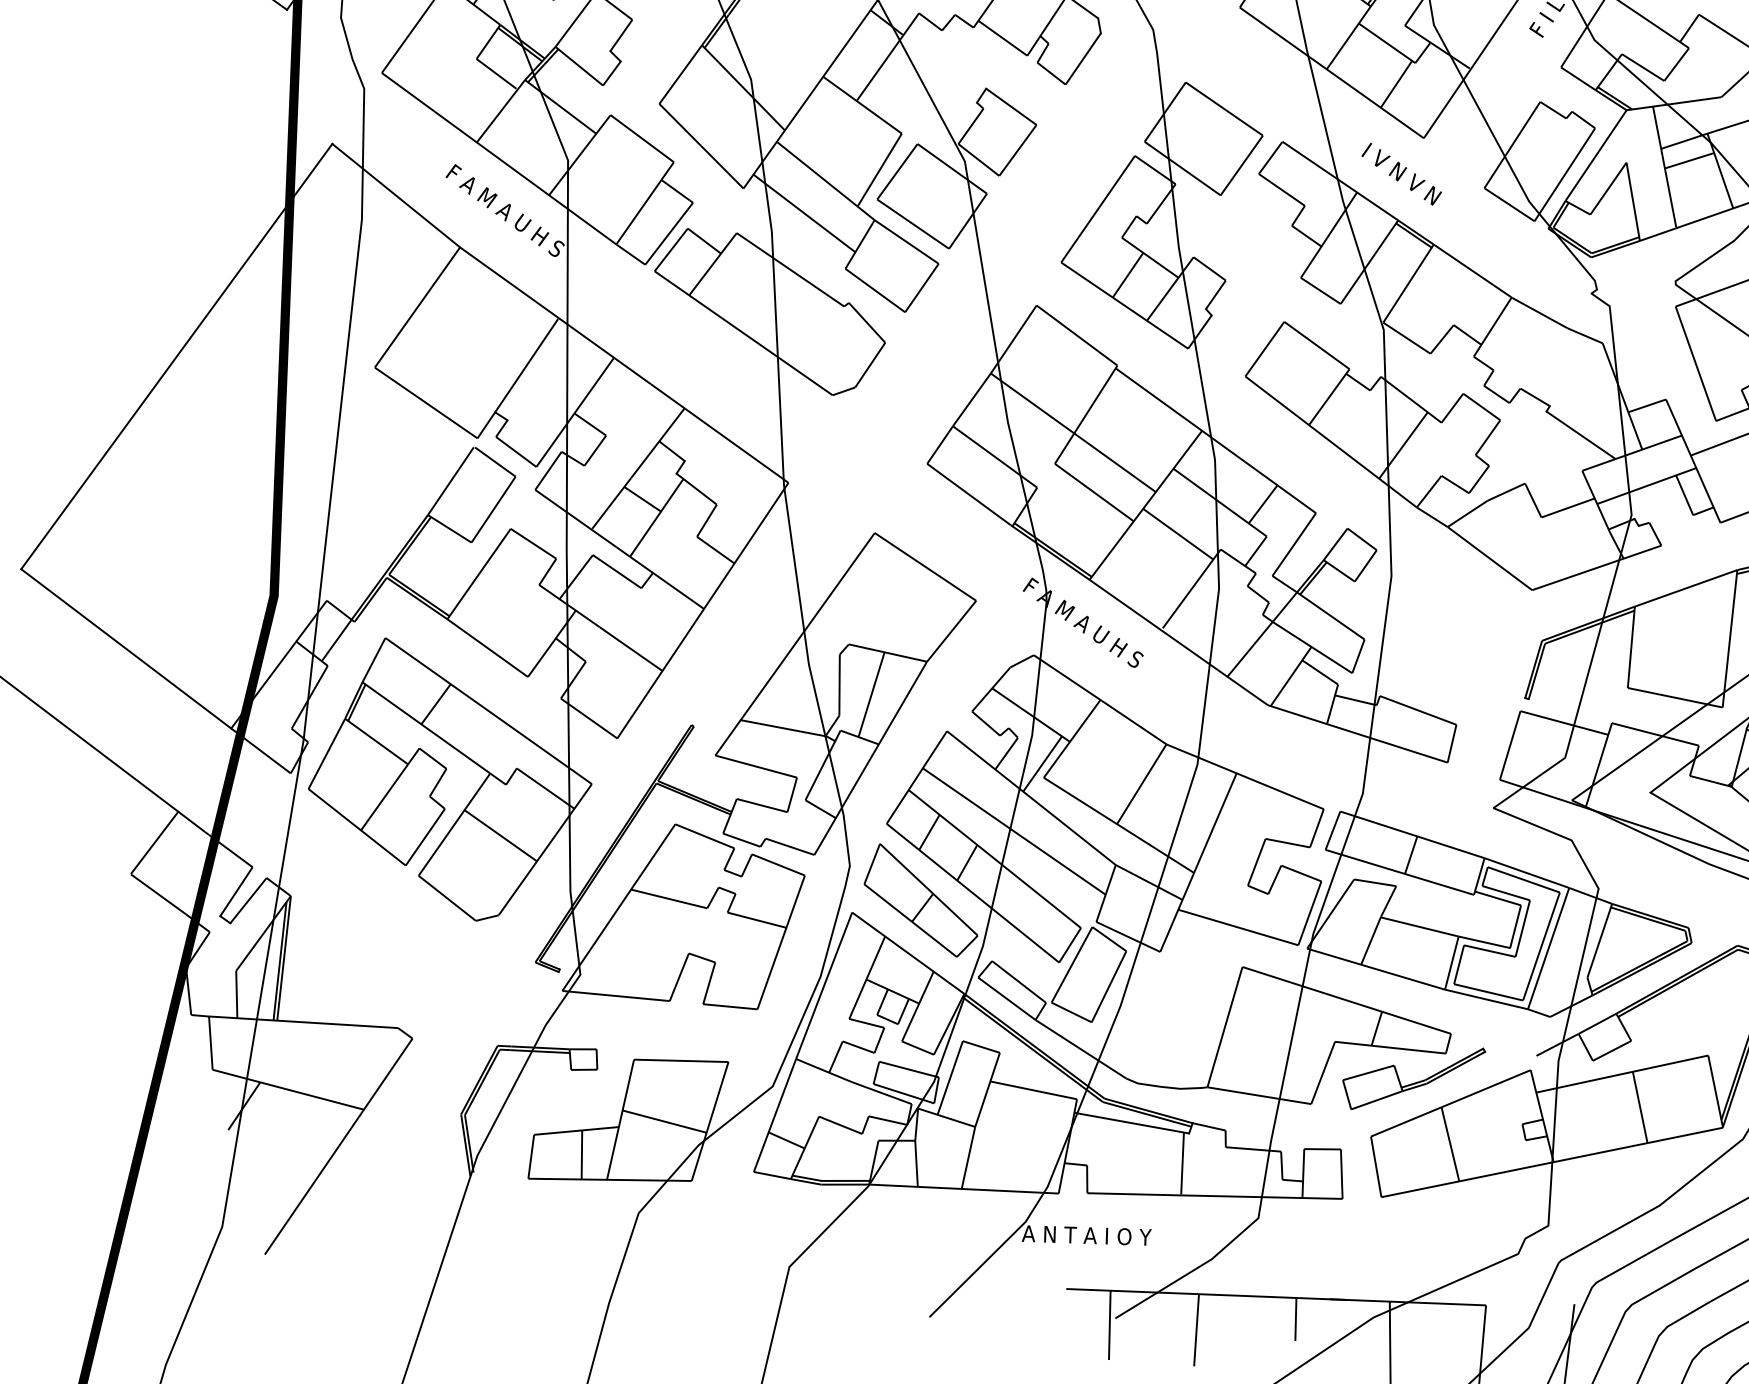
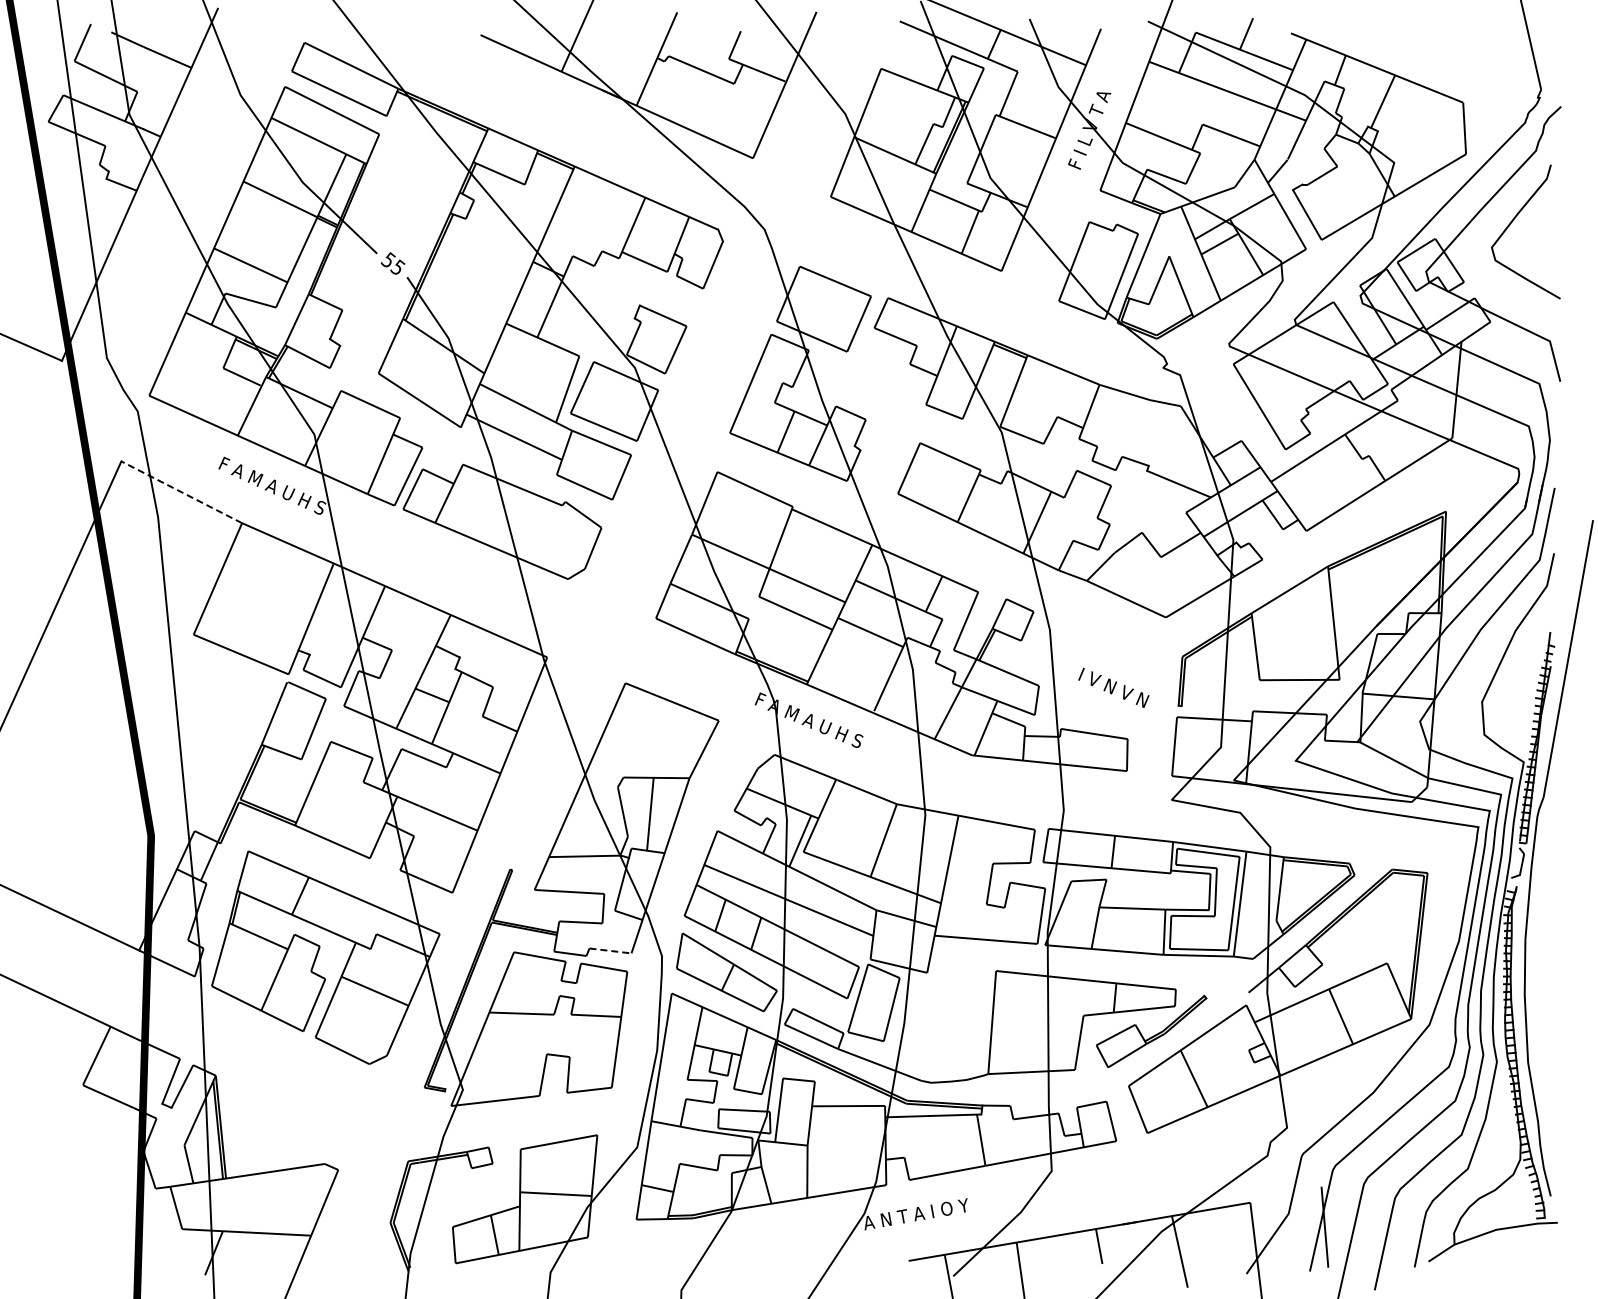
text: (1401, 173) -> (1113, 687), moved
line: (395, 195) -> (181, 492), solid -> dashed
line: (790, 846) -> (610, 950), solid -> dashed

